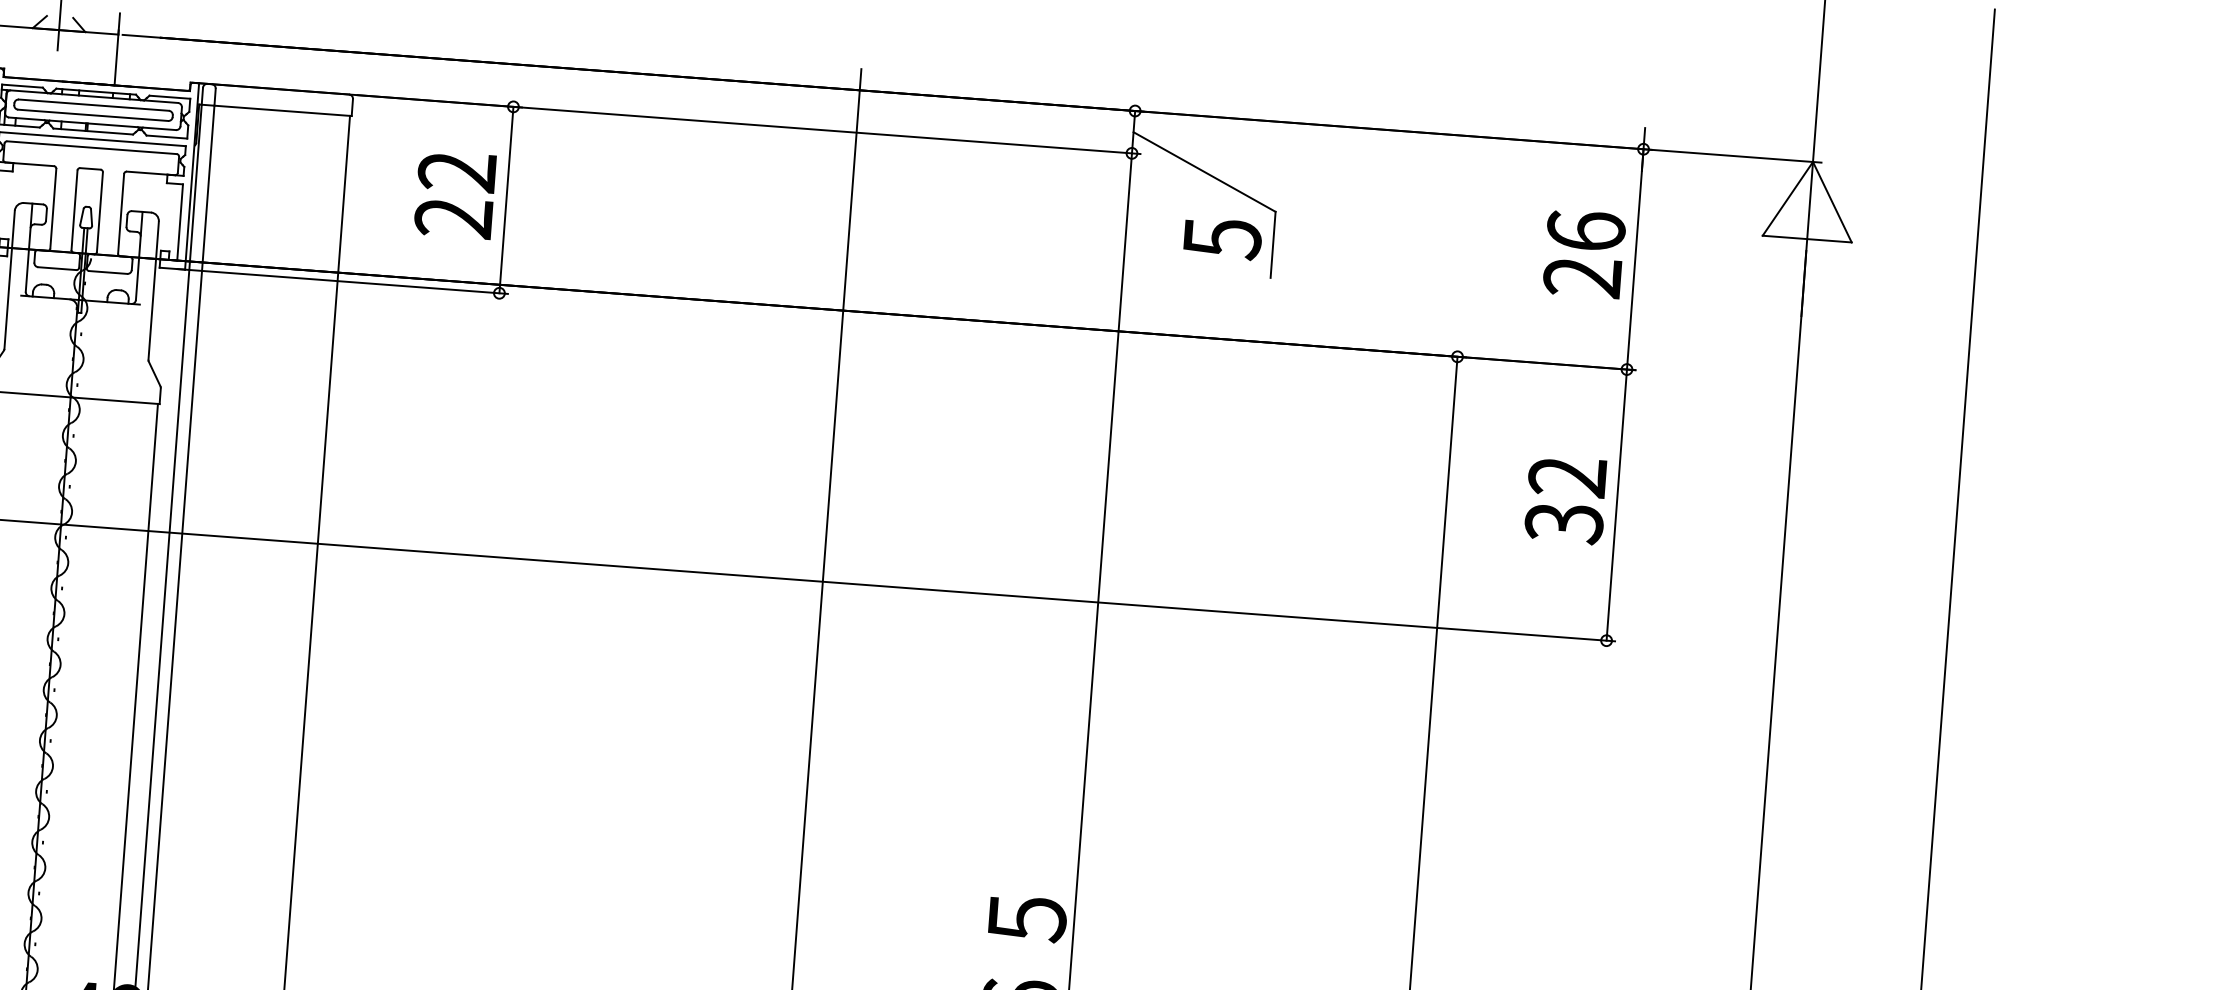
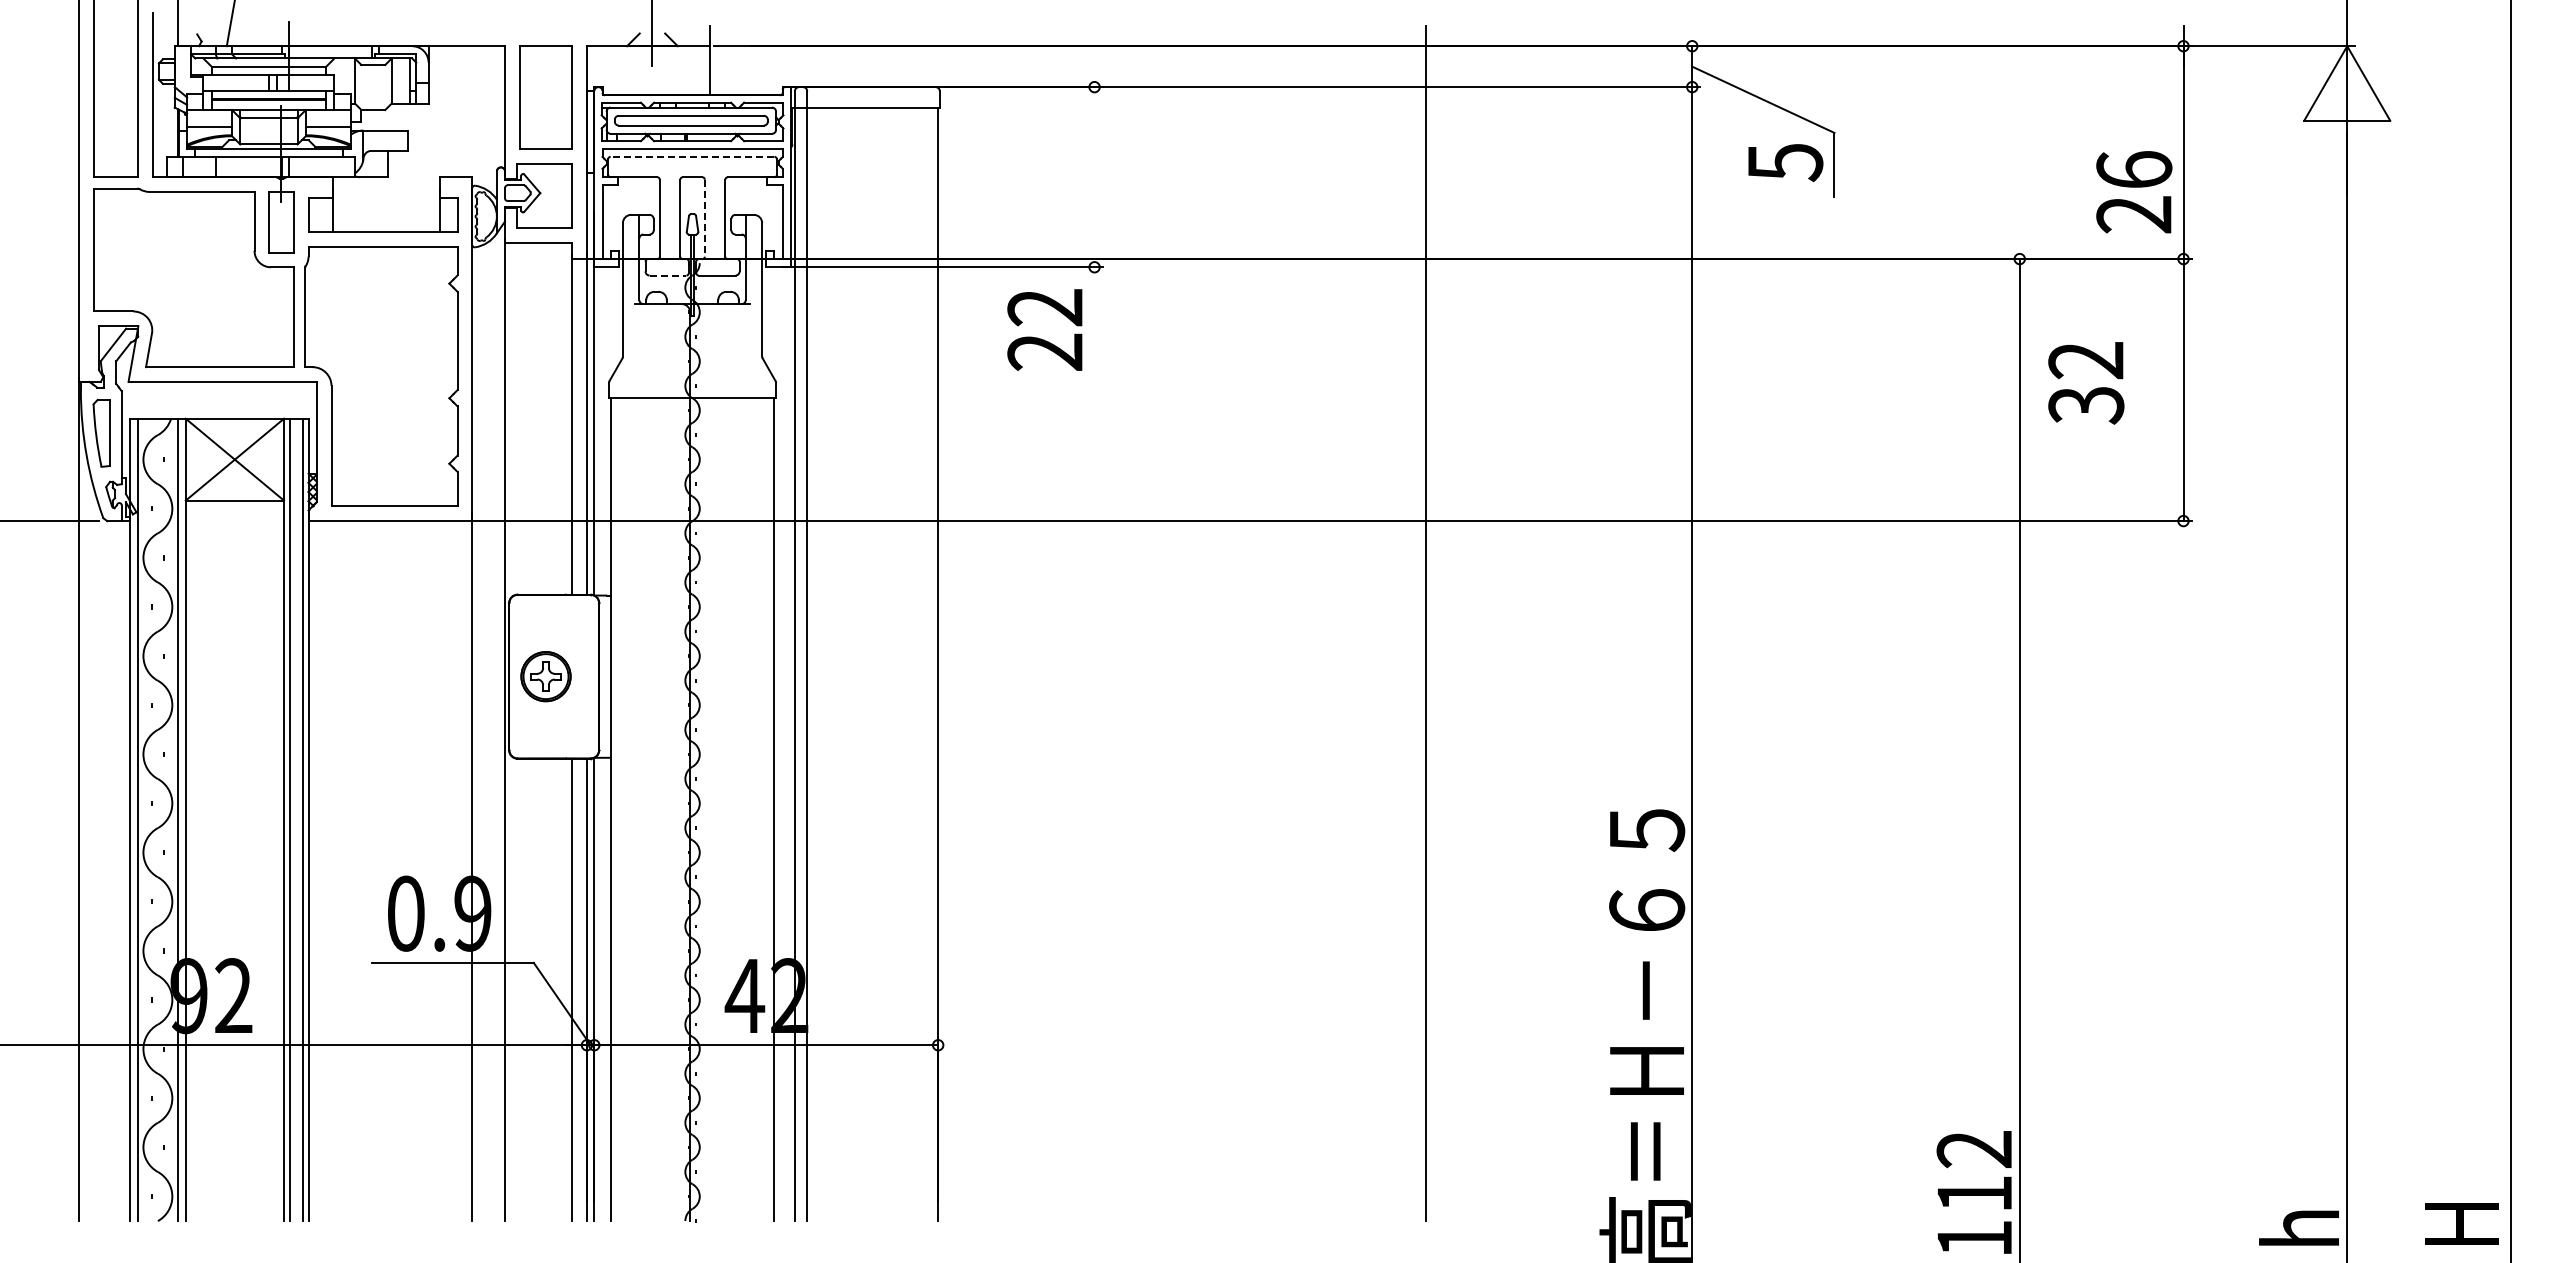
line: (91, 147) -> (692, 156), solid -> dashed
text: (454, 194) -> (1044, 329), moved
line: (506, 200) -> (1094, 177), removed
line: (99, 212) -> (704, 218), solid -> dashed
text: (1584, 254) -> (2134, 192), moved
line: (57, 268) -> (668, 275), solid -> dashed
text: (1566, 500) -> (2086, 383), moved

